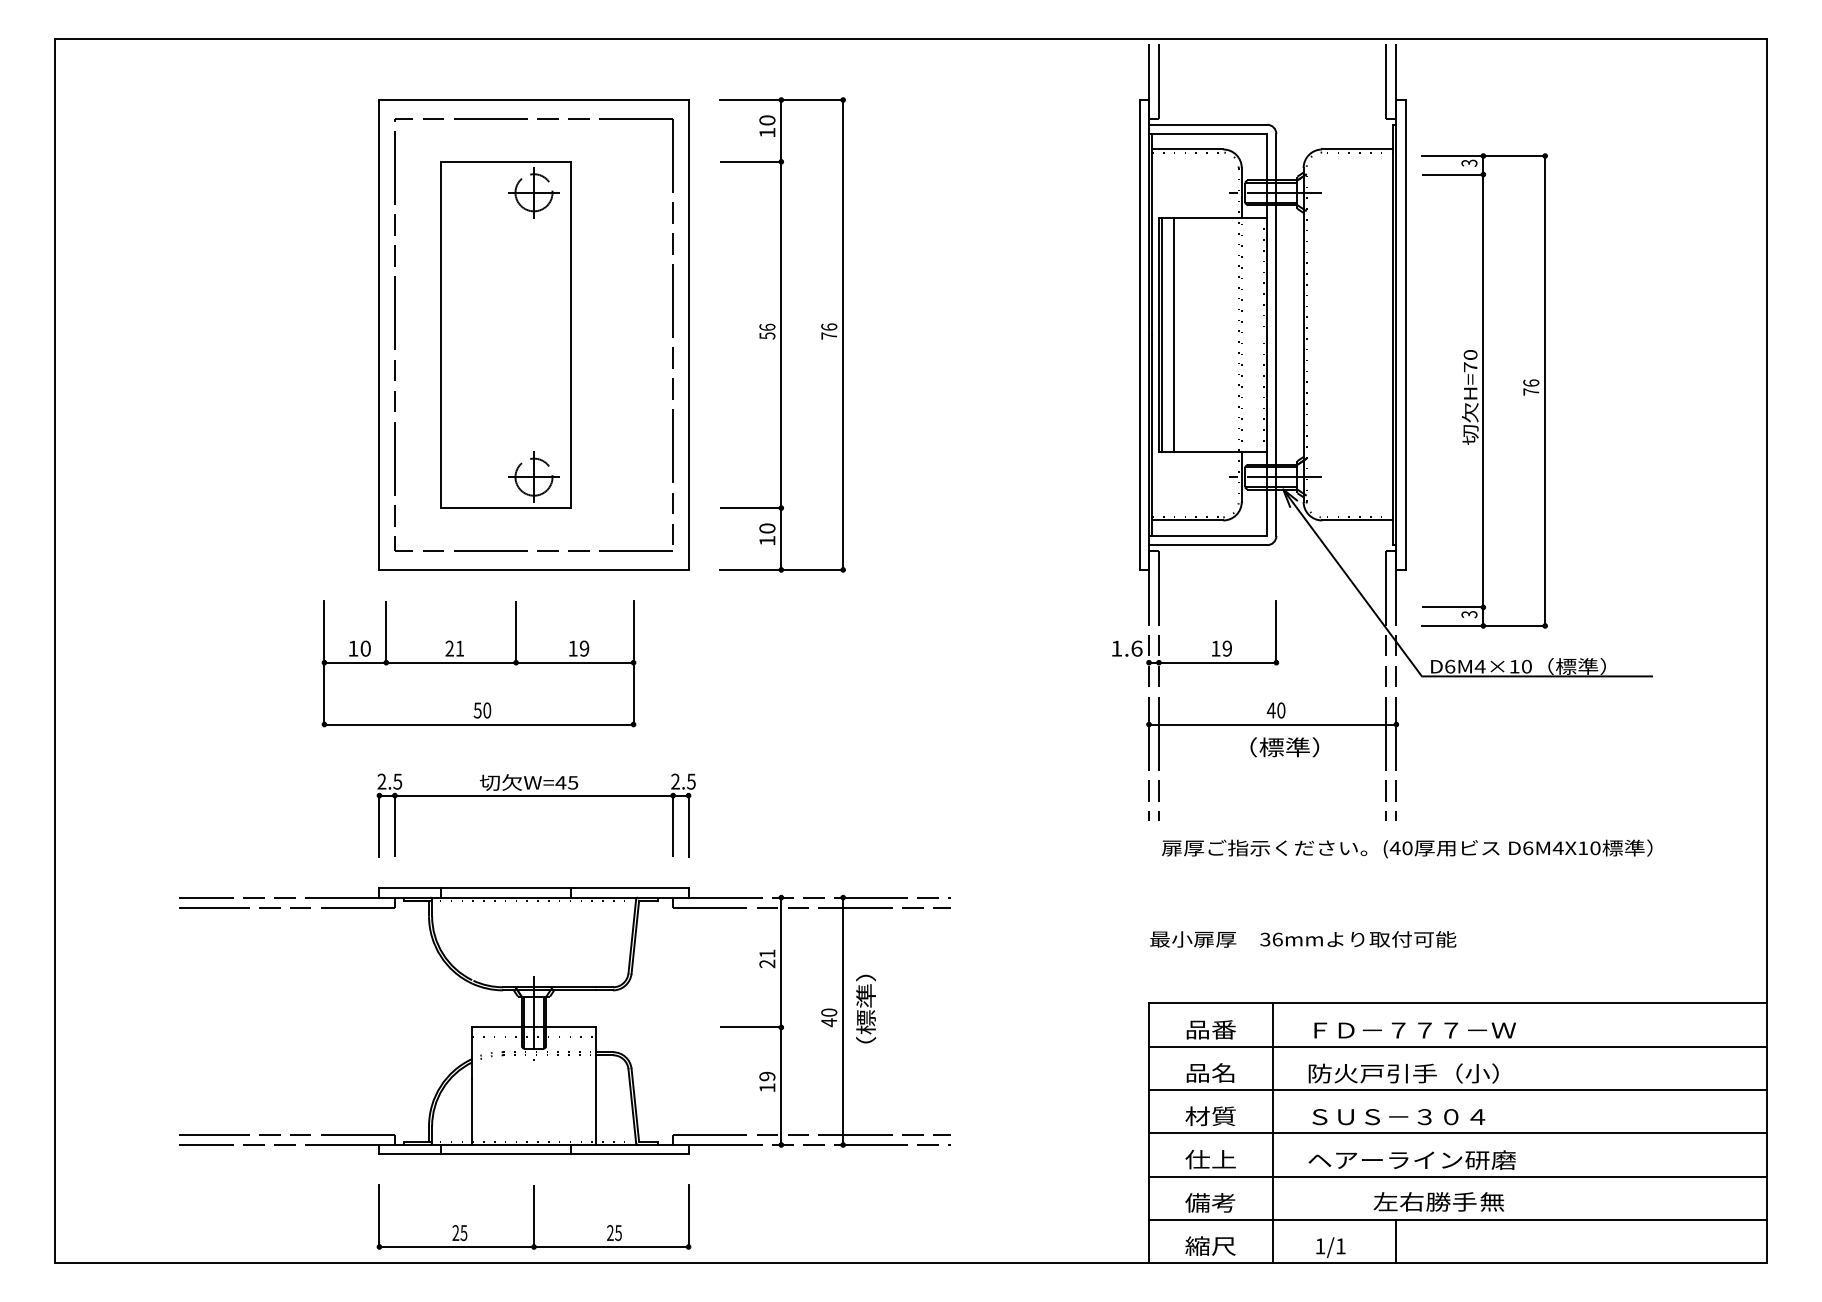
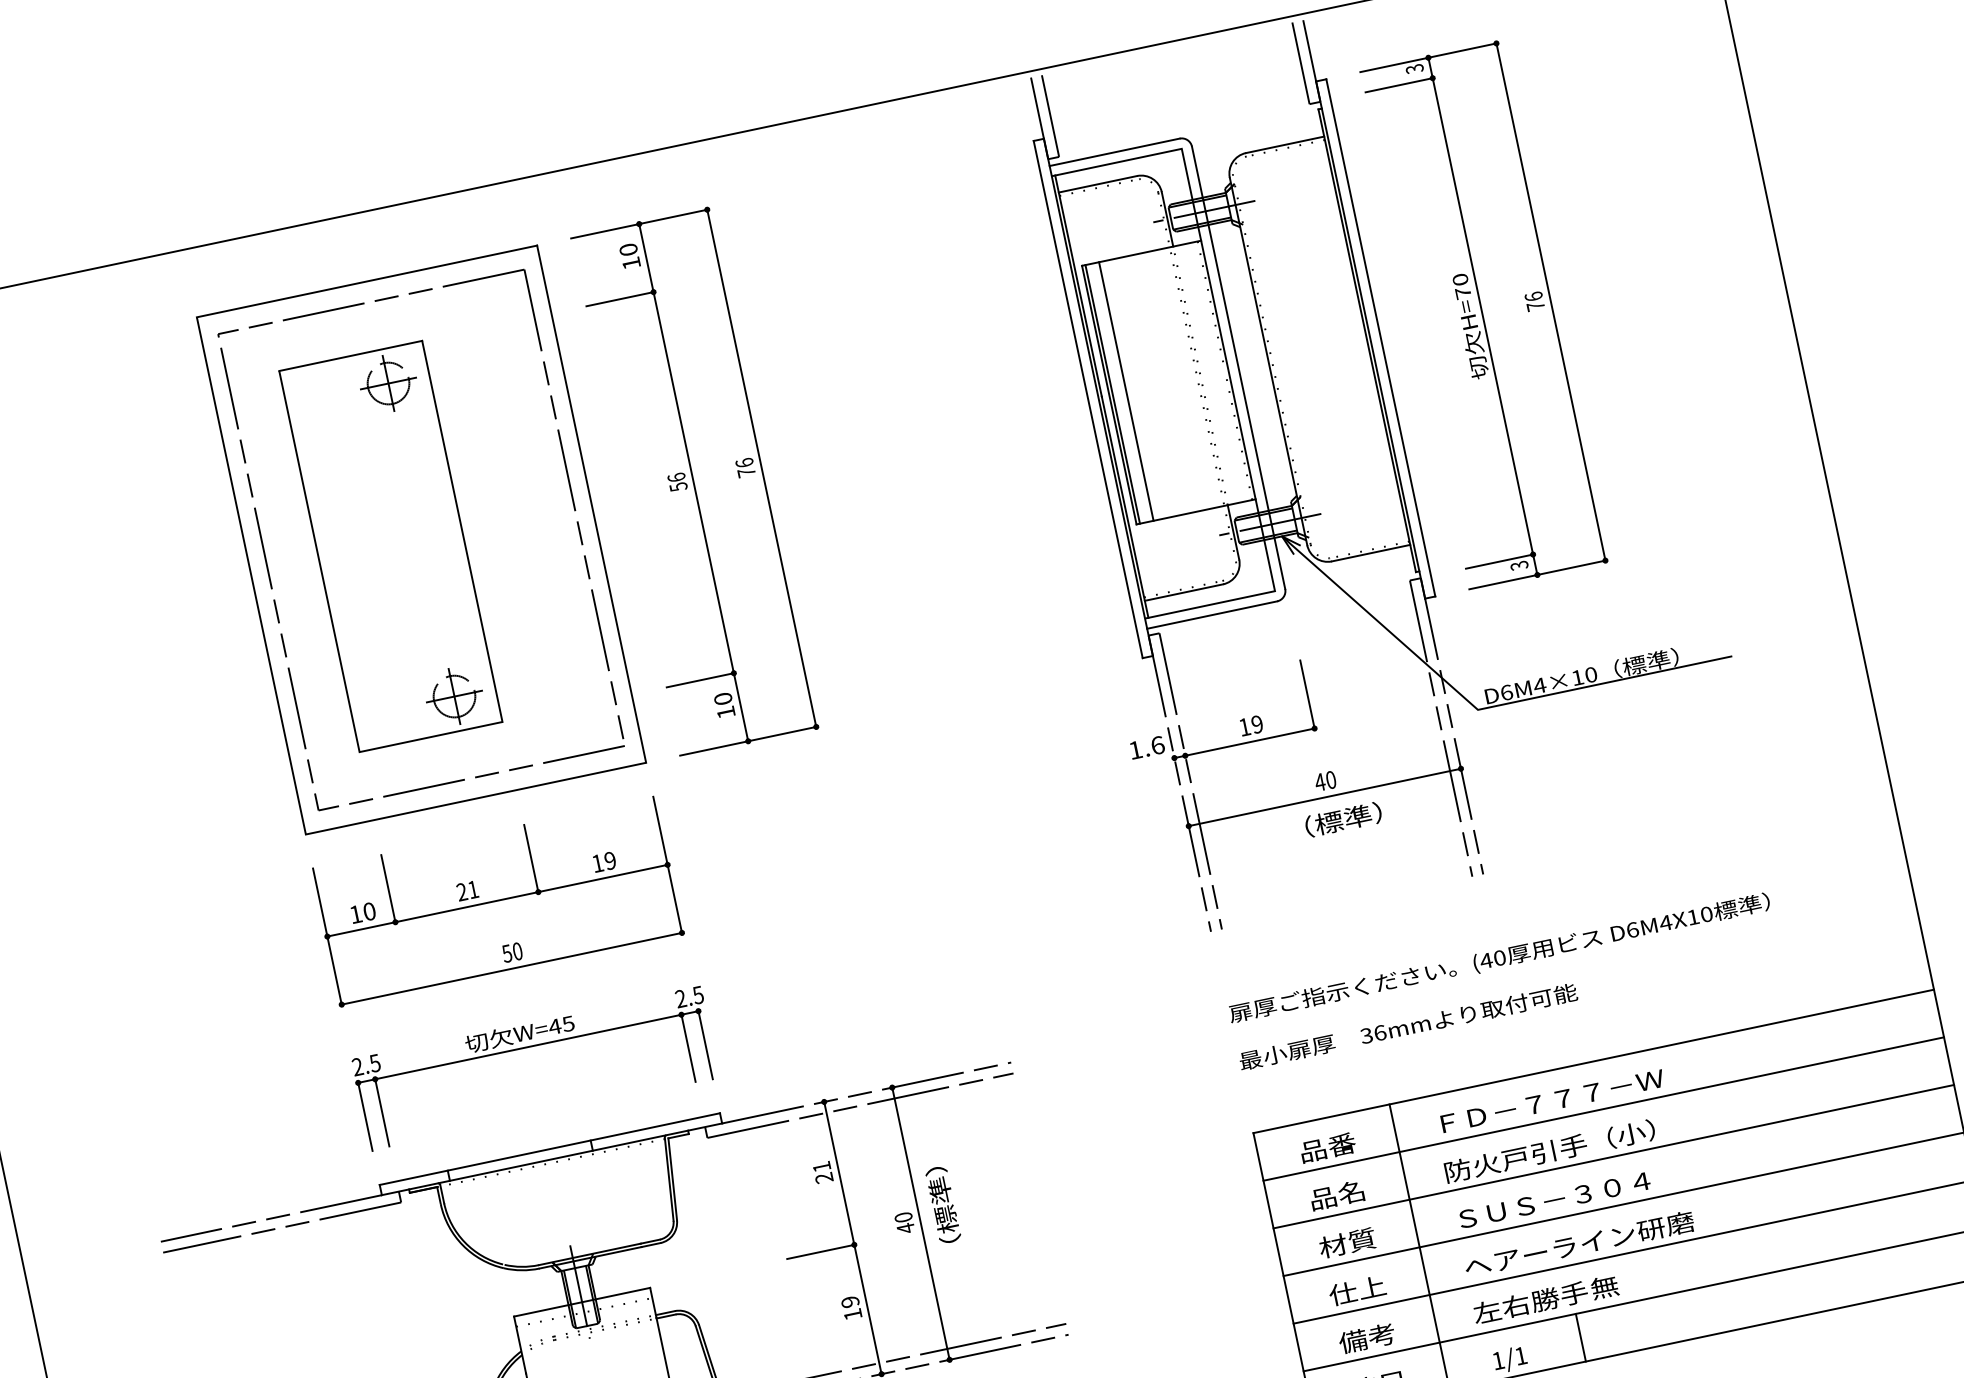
part: (1484, 390) -> (1484, 315), moved
part: (478, 663) -> (497, 901), moved
text: (1407, 848) -> (1499, 958), moved
text: (1438, 1201) -> (1545, 1299), moved

